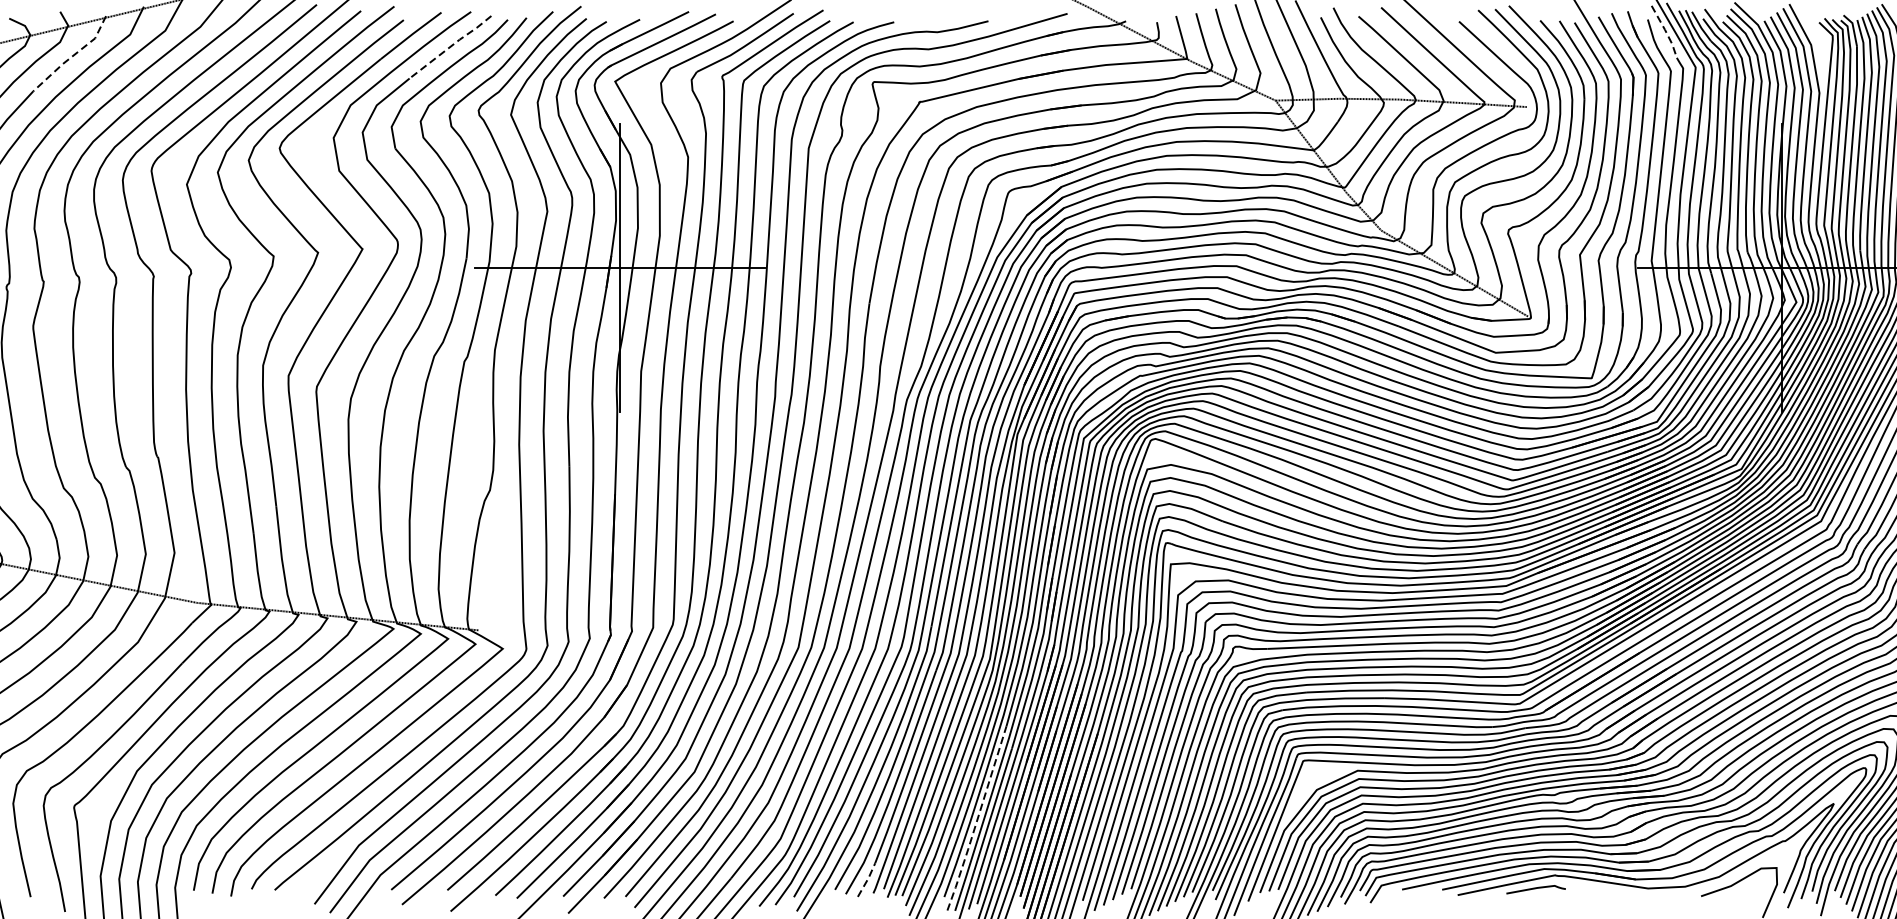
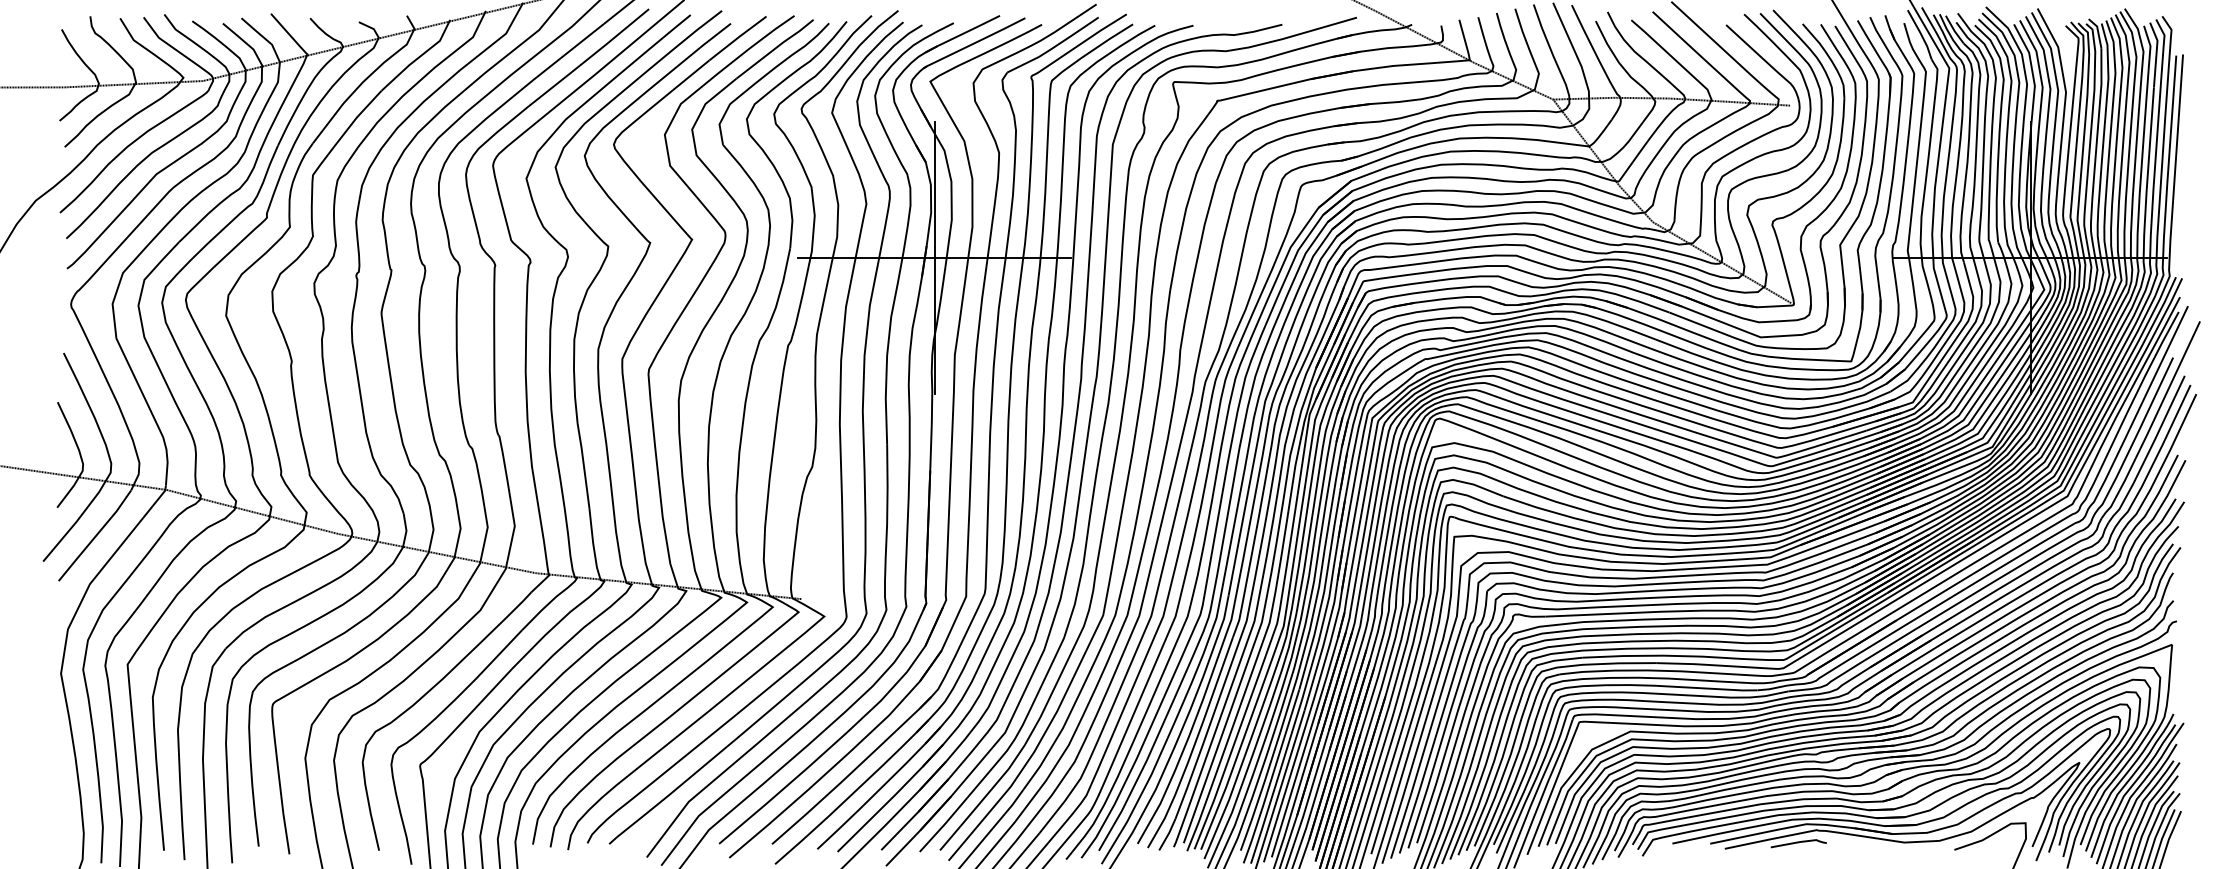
line: (1666, 31) -> (1921, 34), dashed -> solid
line: (451, 46) -> (775, 48), dashed -> solid
line: (73, 56) -> (419, 57), dashed -> solid
line: (976, 819) -> (1271, 777), dashed -> solid
line: (867, 879) -> (1168, 834), dashed -> solid

